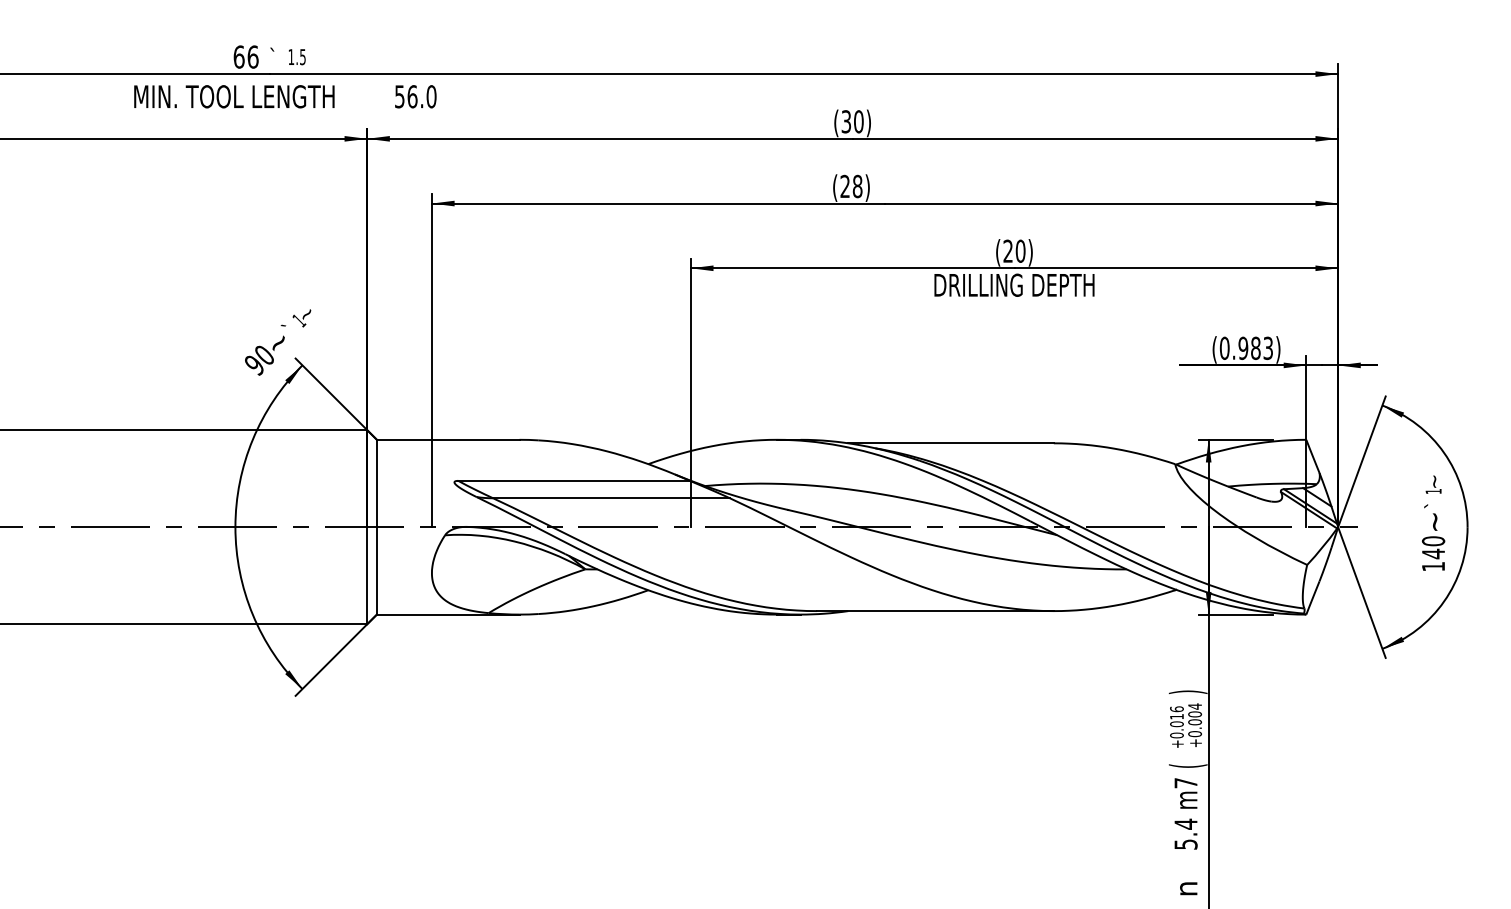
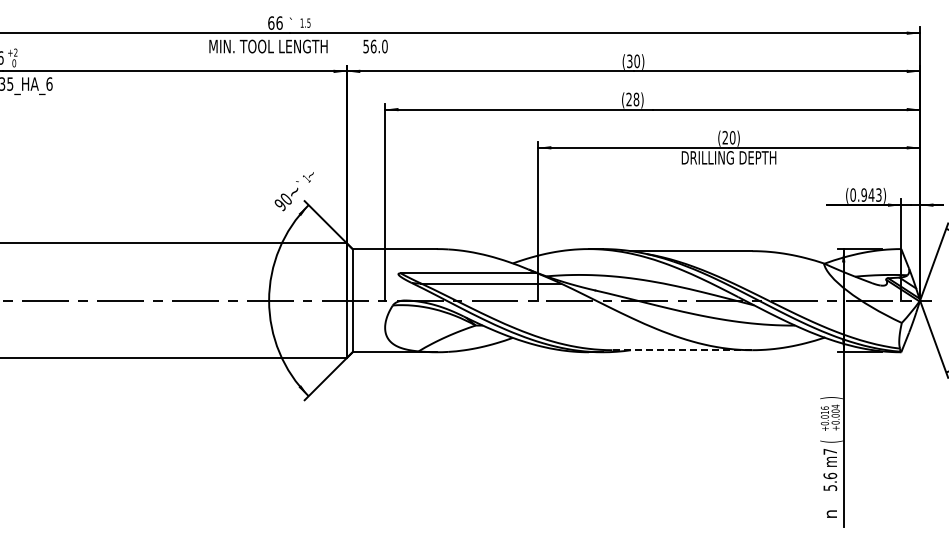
text: (1255, 347) -> (871, 194), (0.983) -> (0.943)
line: (935, 611) -> (682, 350), solid -> dashed
text: (1186, 823) -> (830, 475), 5.4 -> 5.6

